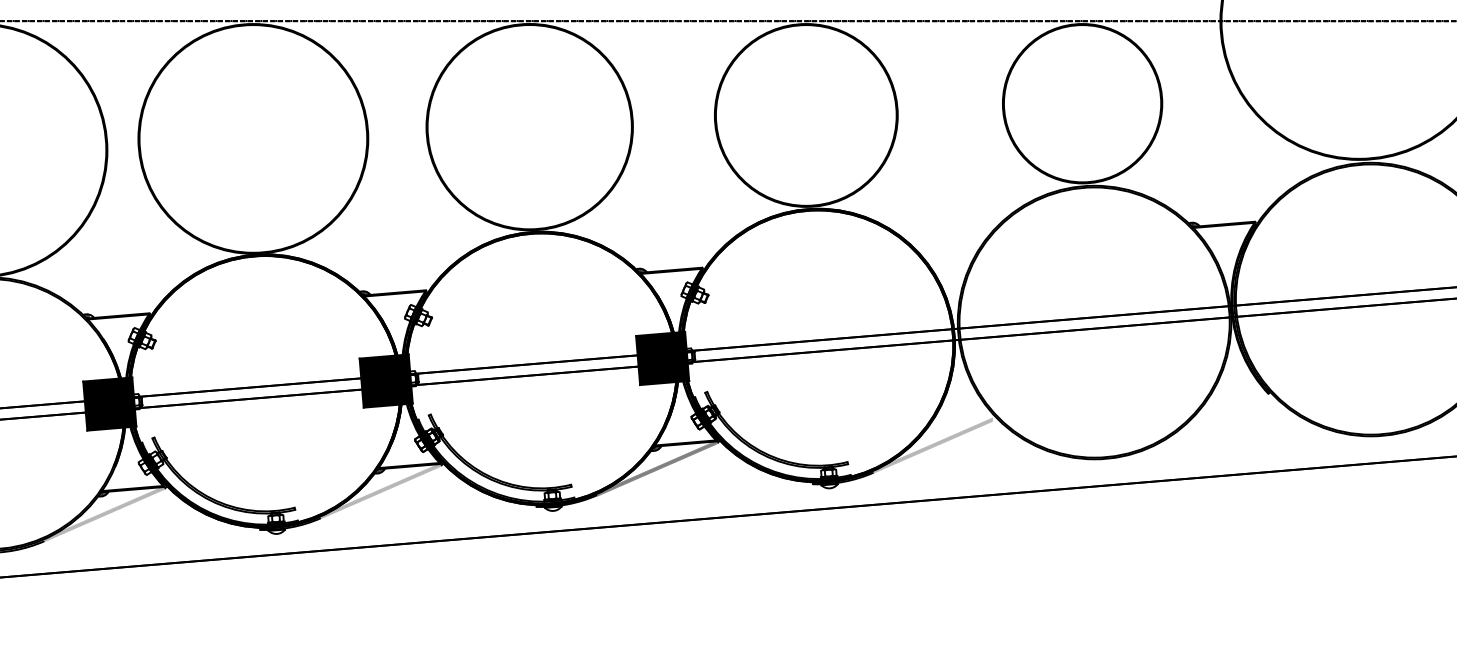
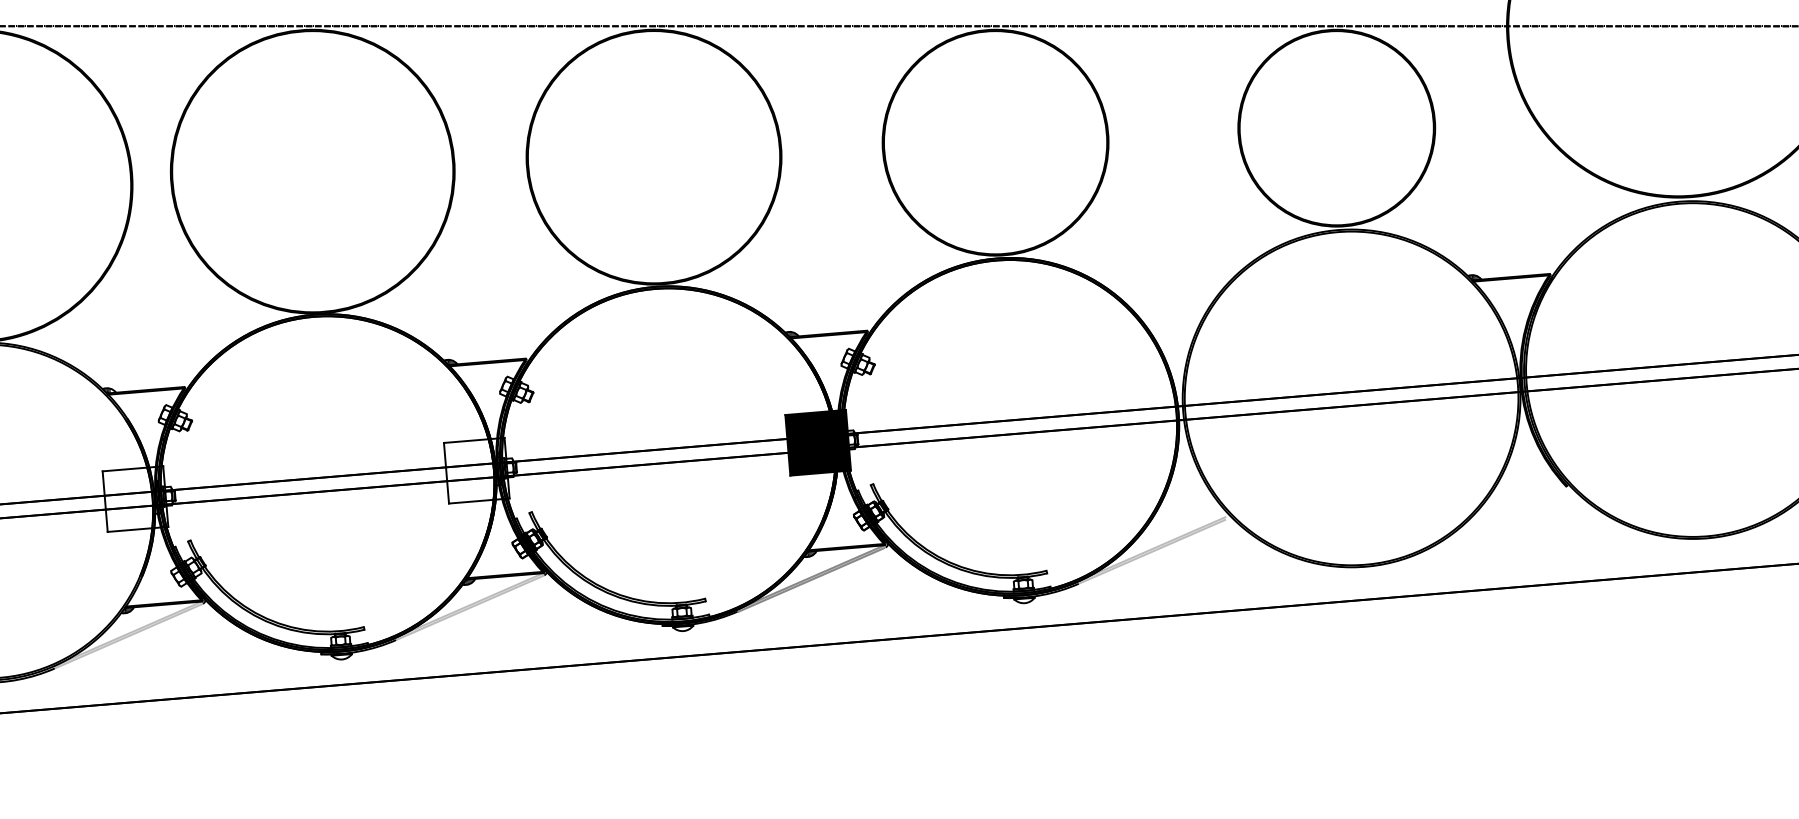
fill: (385, 380) -> (475, 470), removed
fill: (109, 403) -> (135, 498), removed

